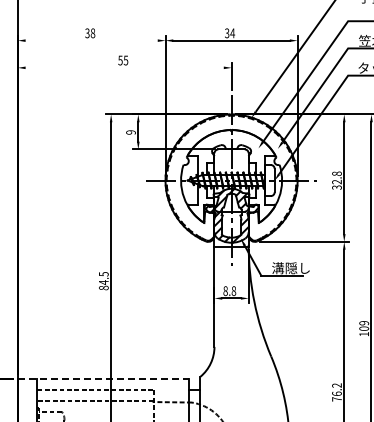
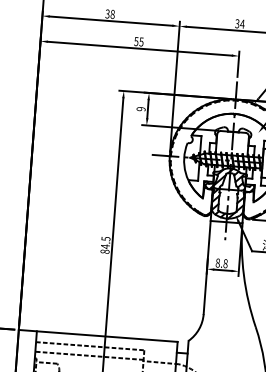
line: (91, 40) -> (110, 20), added
line: (124, 67) -> (139, 48), added
line: (103, 378) -> (98, 335), dashed -> solid

